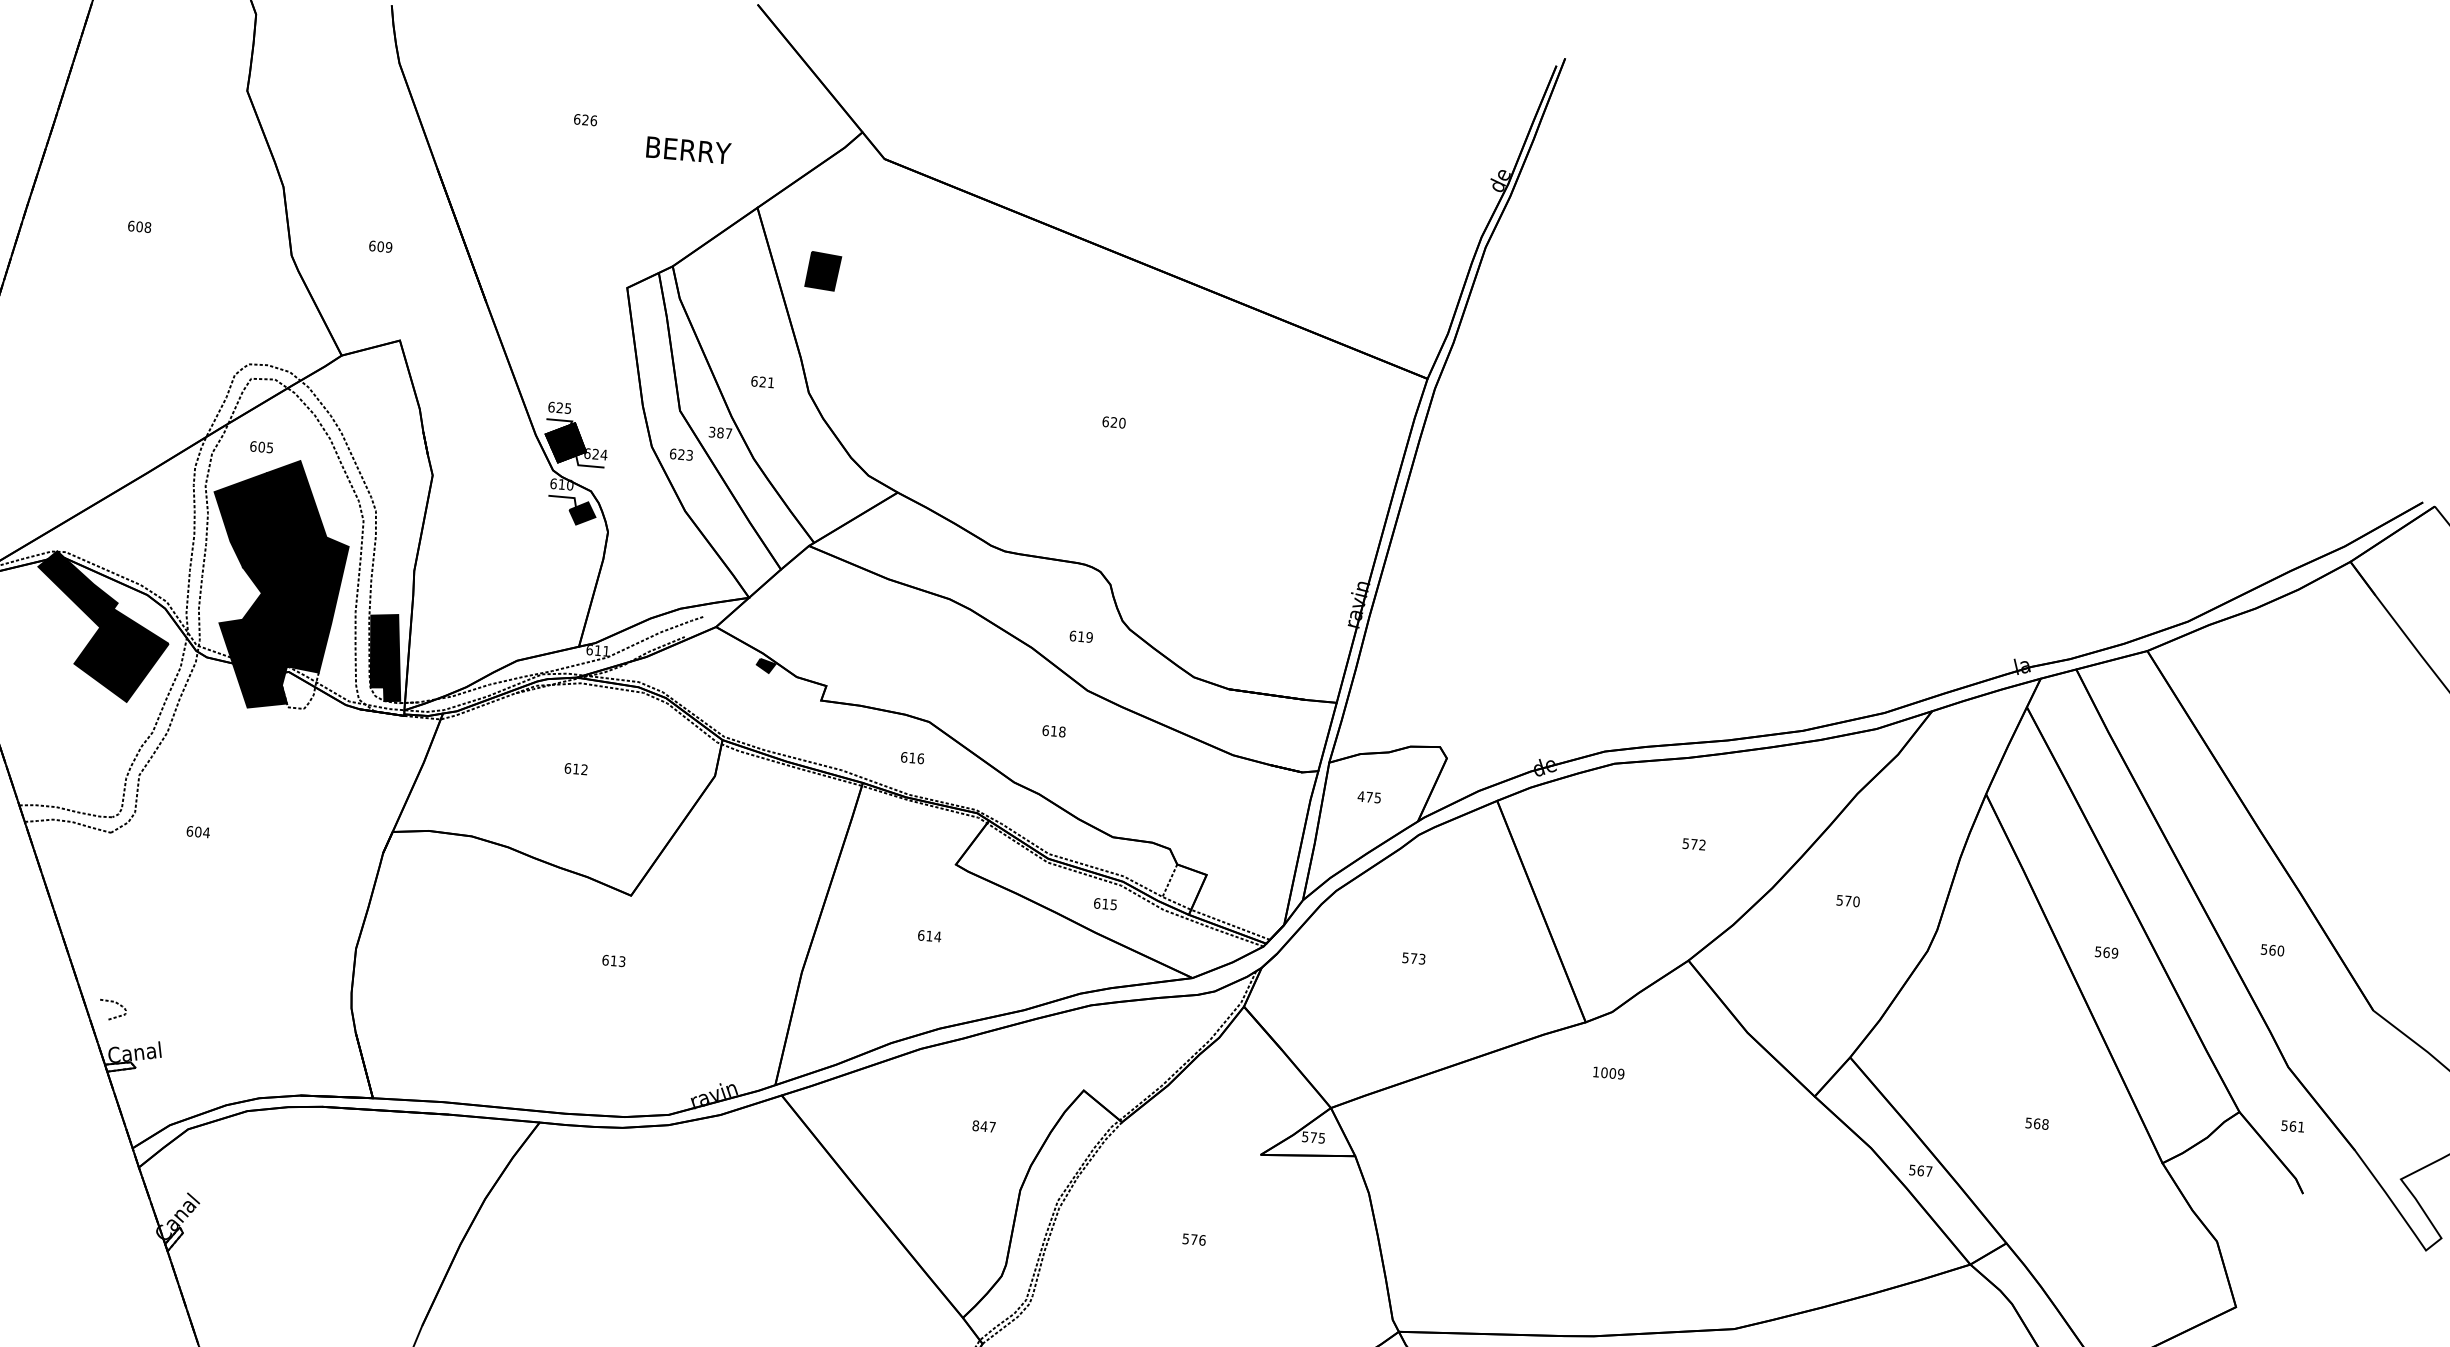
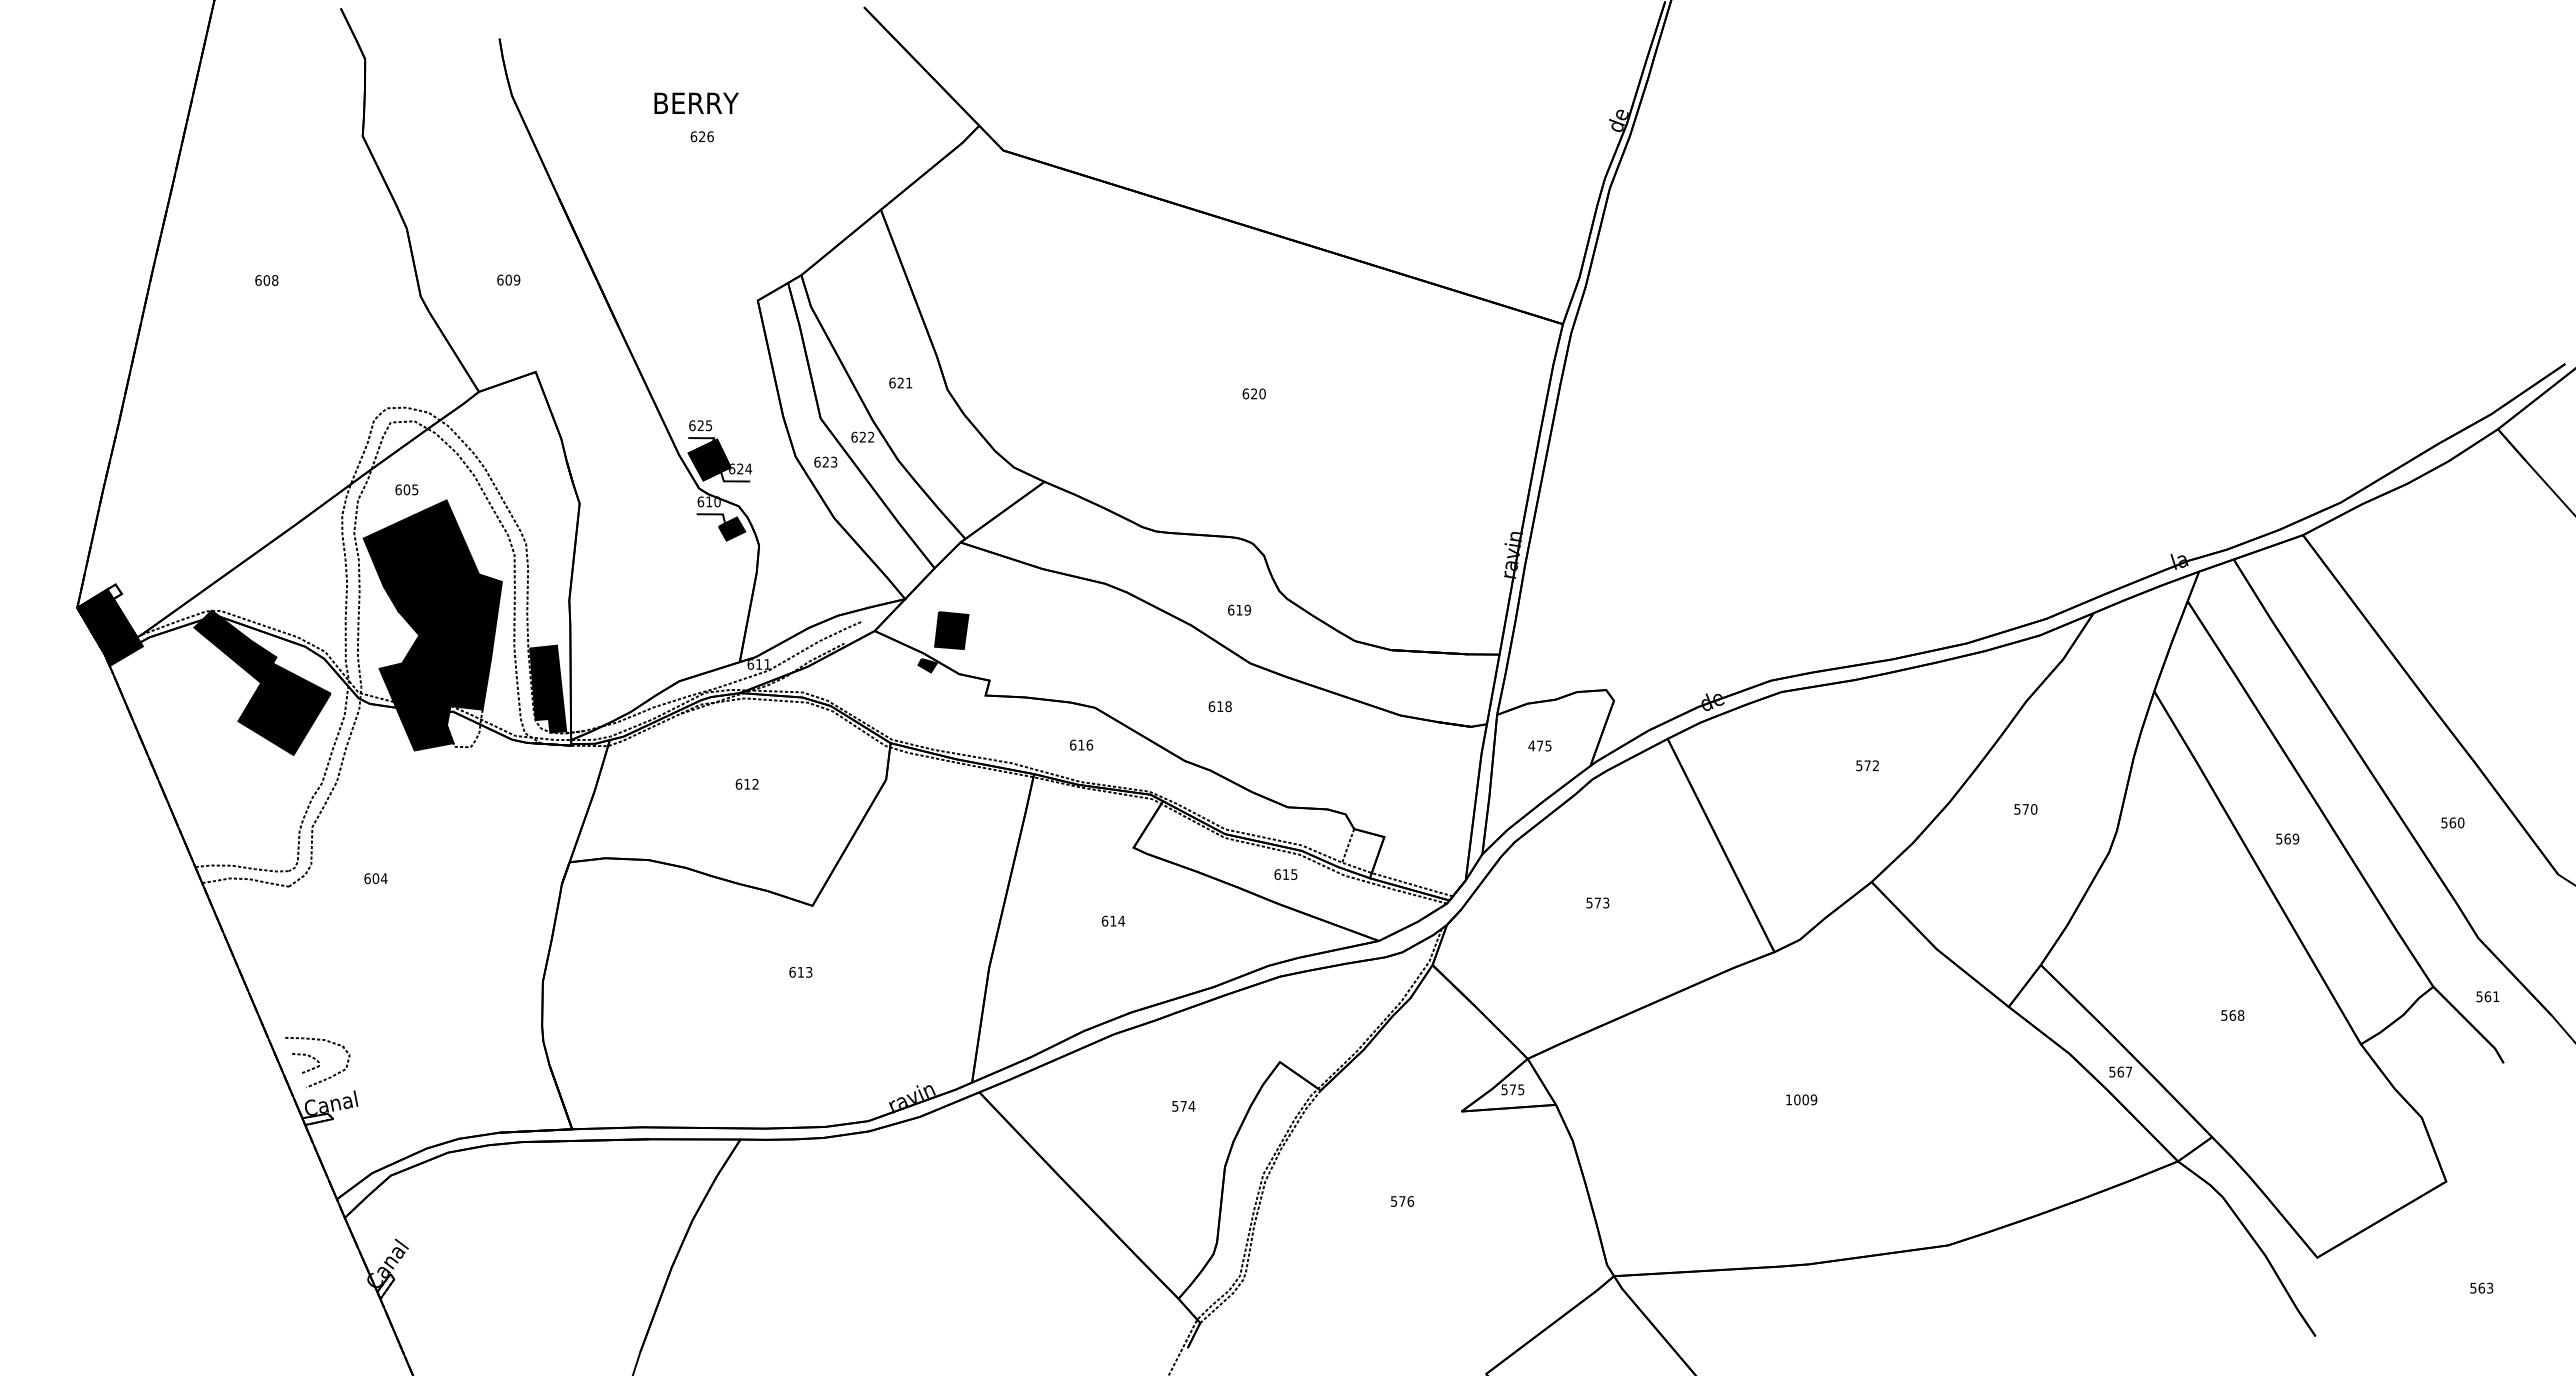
text: (688, 149) -> (696, 102), moved
part: (823, 271) -> (951, 630), moved
text: (720, 432) -> (862, 436), 387 -> 622
curve: (131, 1026) -> (325, 1078), added
text: (1608, 1072) -> (1801, 1099), moved
text: (984, 1125) -> (1183, 1105), 847 -> 574

